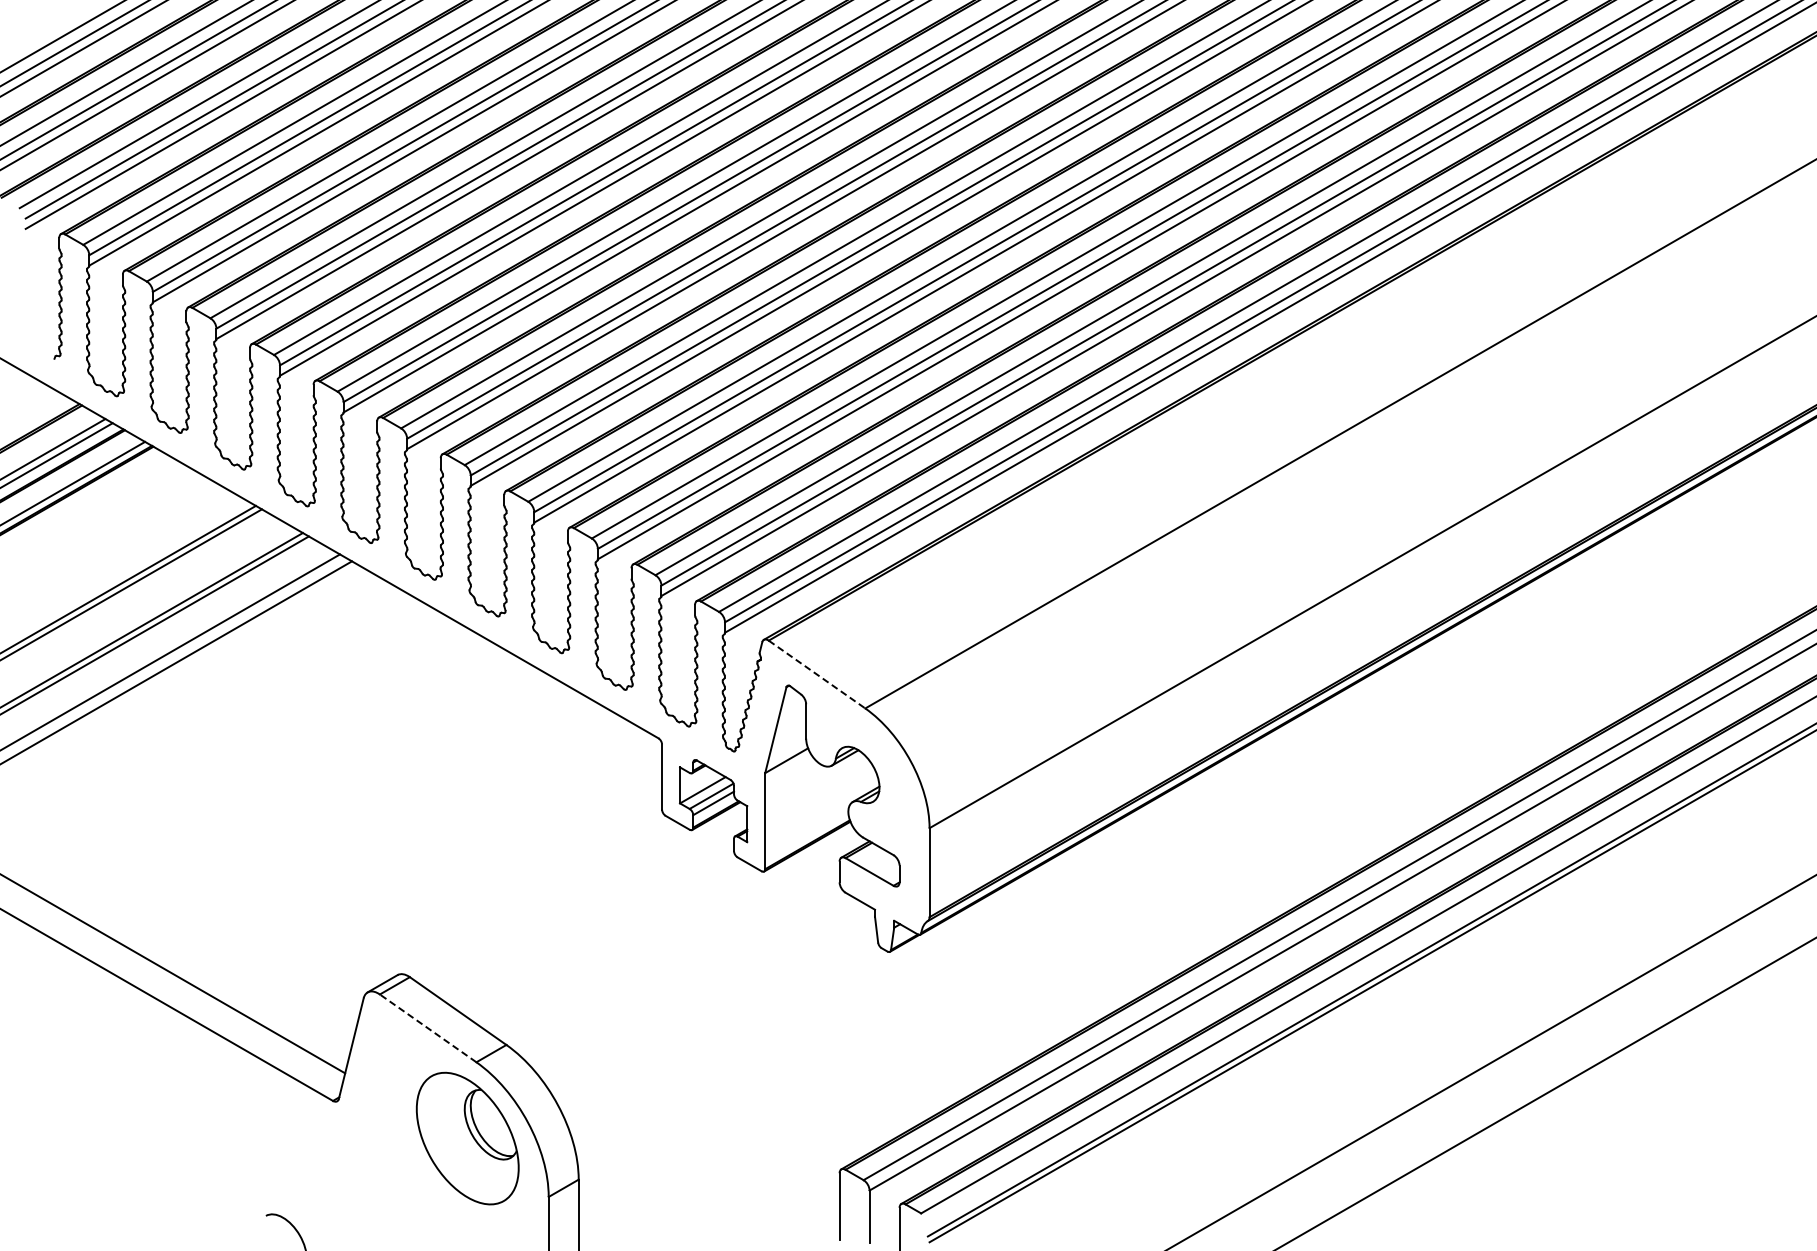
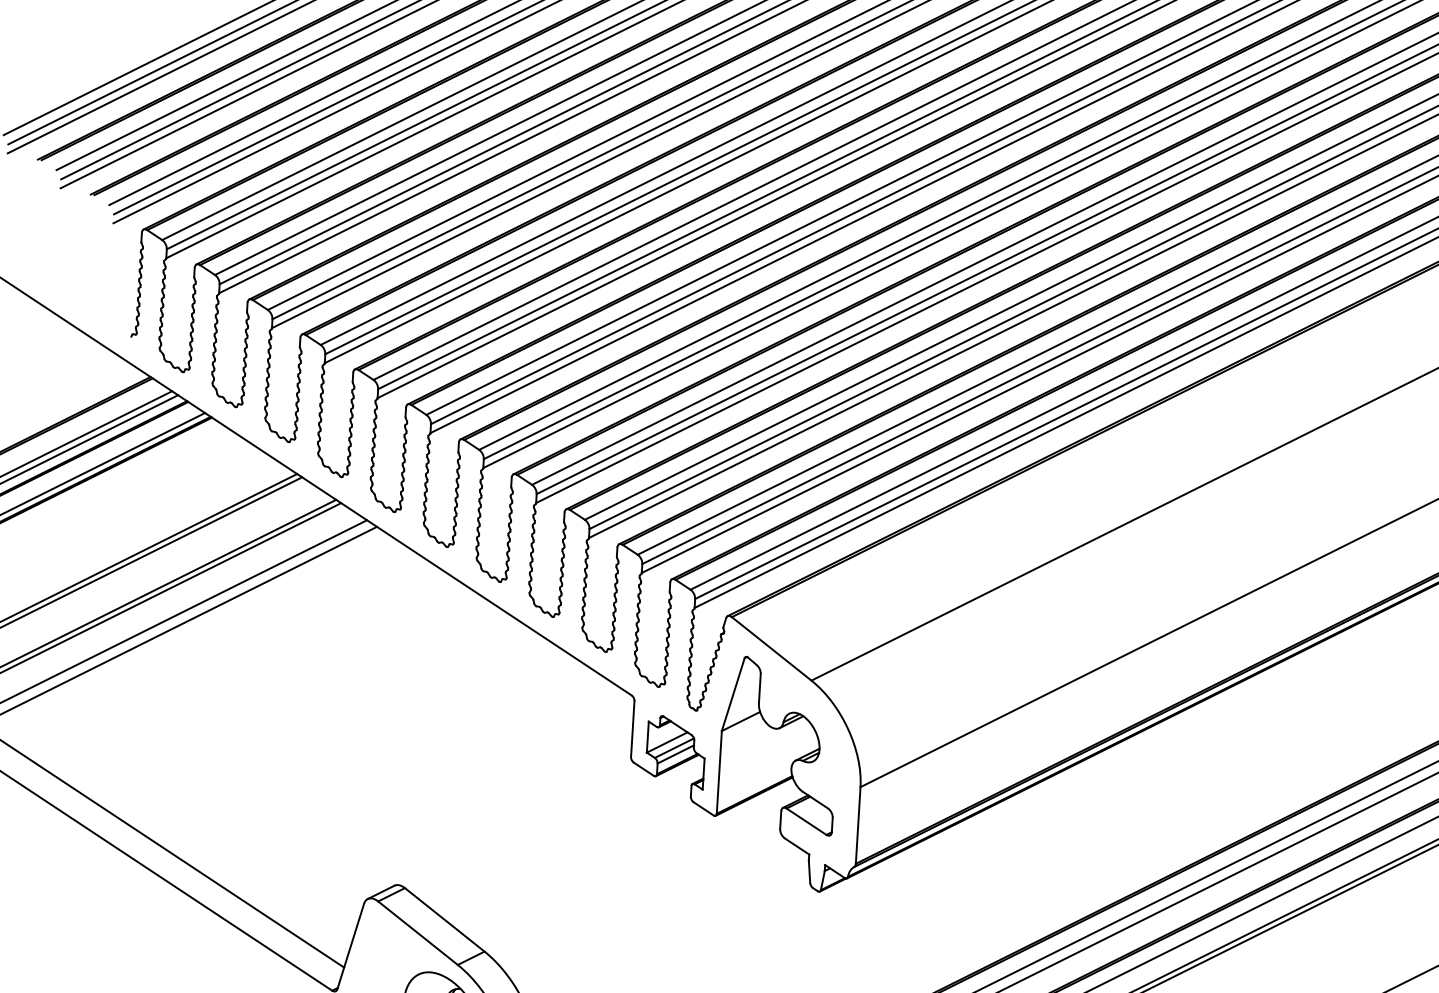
line: (817, 674) -> (772, 648), dashed -> solid
line: (428, 1028) -> (418, 933), dashed -> solid

